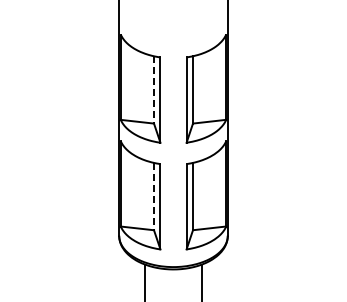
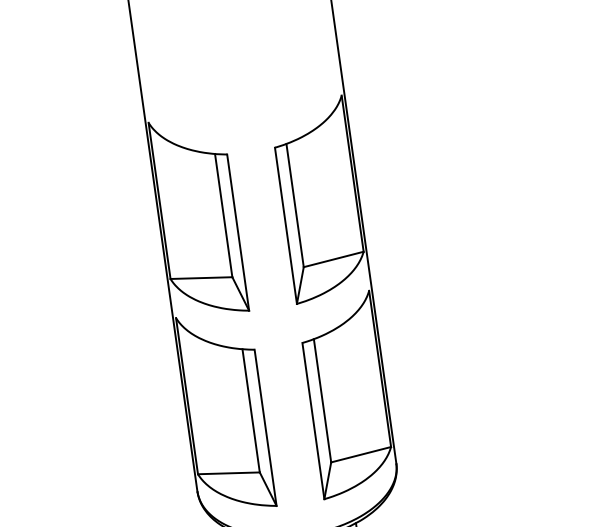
line: (154, 89) -> (224, 214), dashed -> solid
line: (154, 196) -> (252, 410), dashed -> solid

